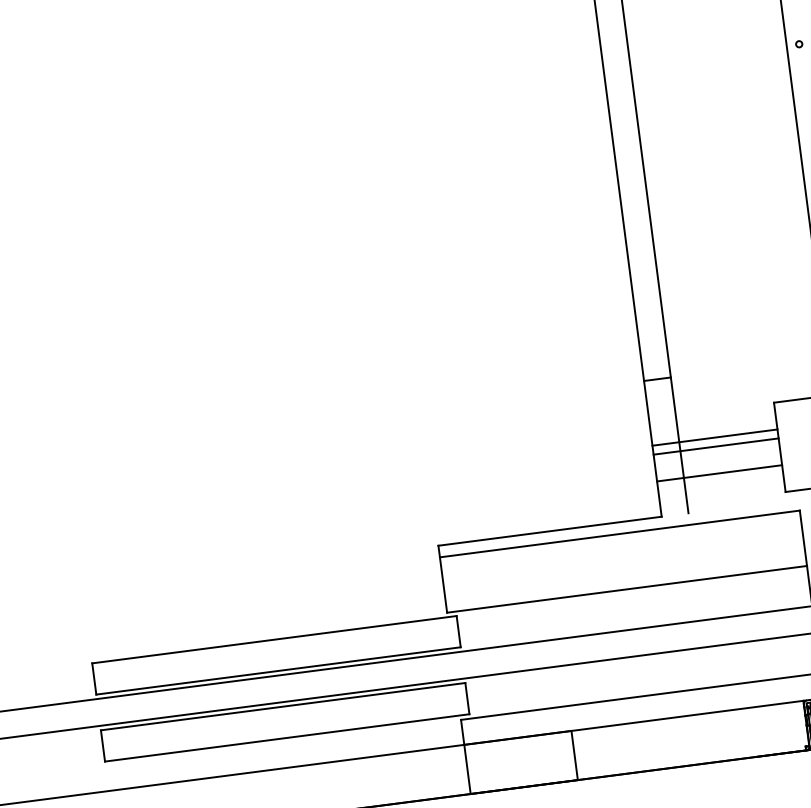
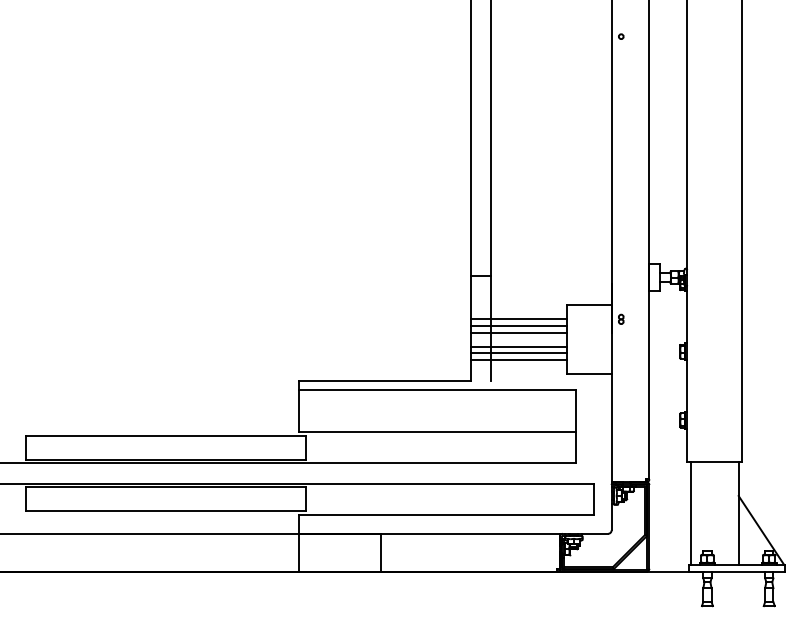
line: (713, 429) -> (518, 319), added
line: (717, 464) -> (518, 346), added
line: (720, 482) -> (518, 360), added

